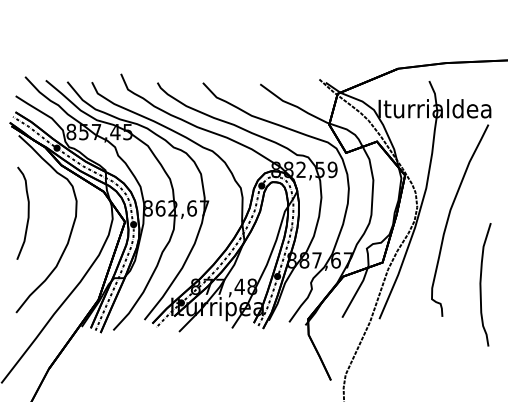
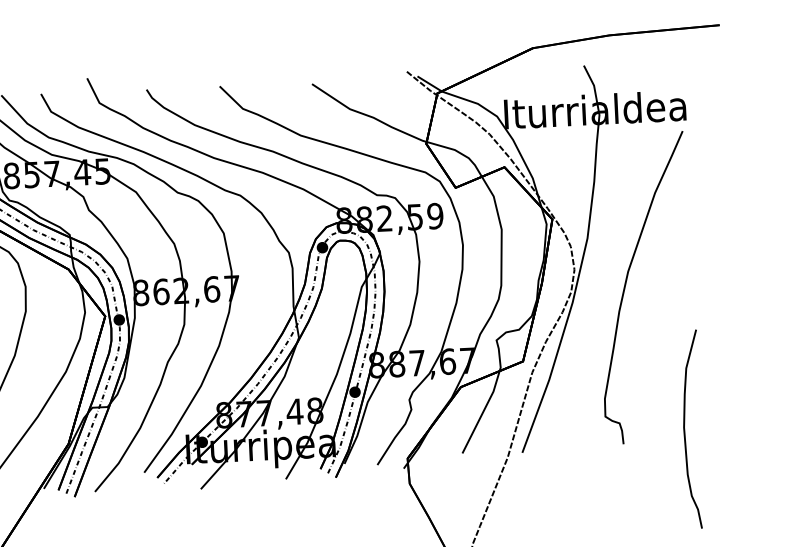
curve: (481, 284) -> (685, 429), moved

